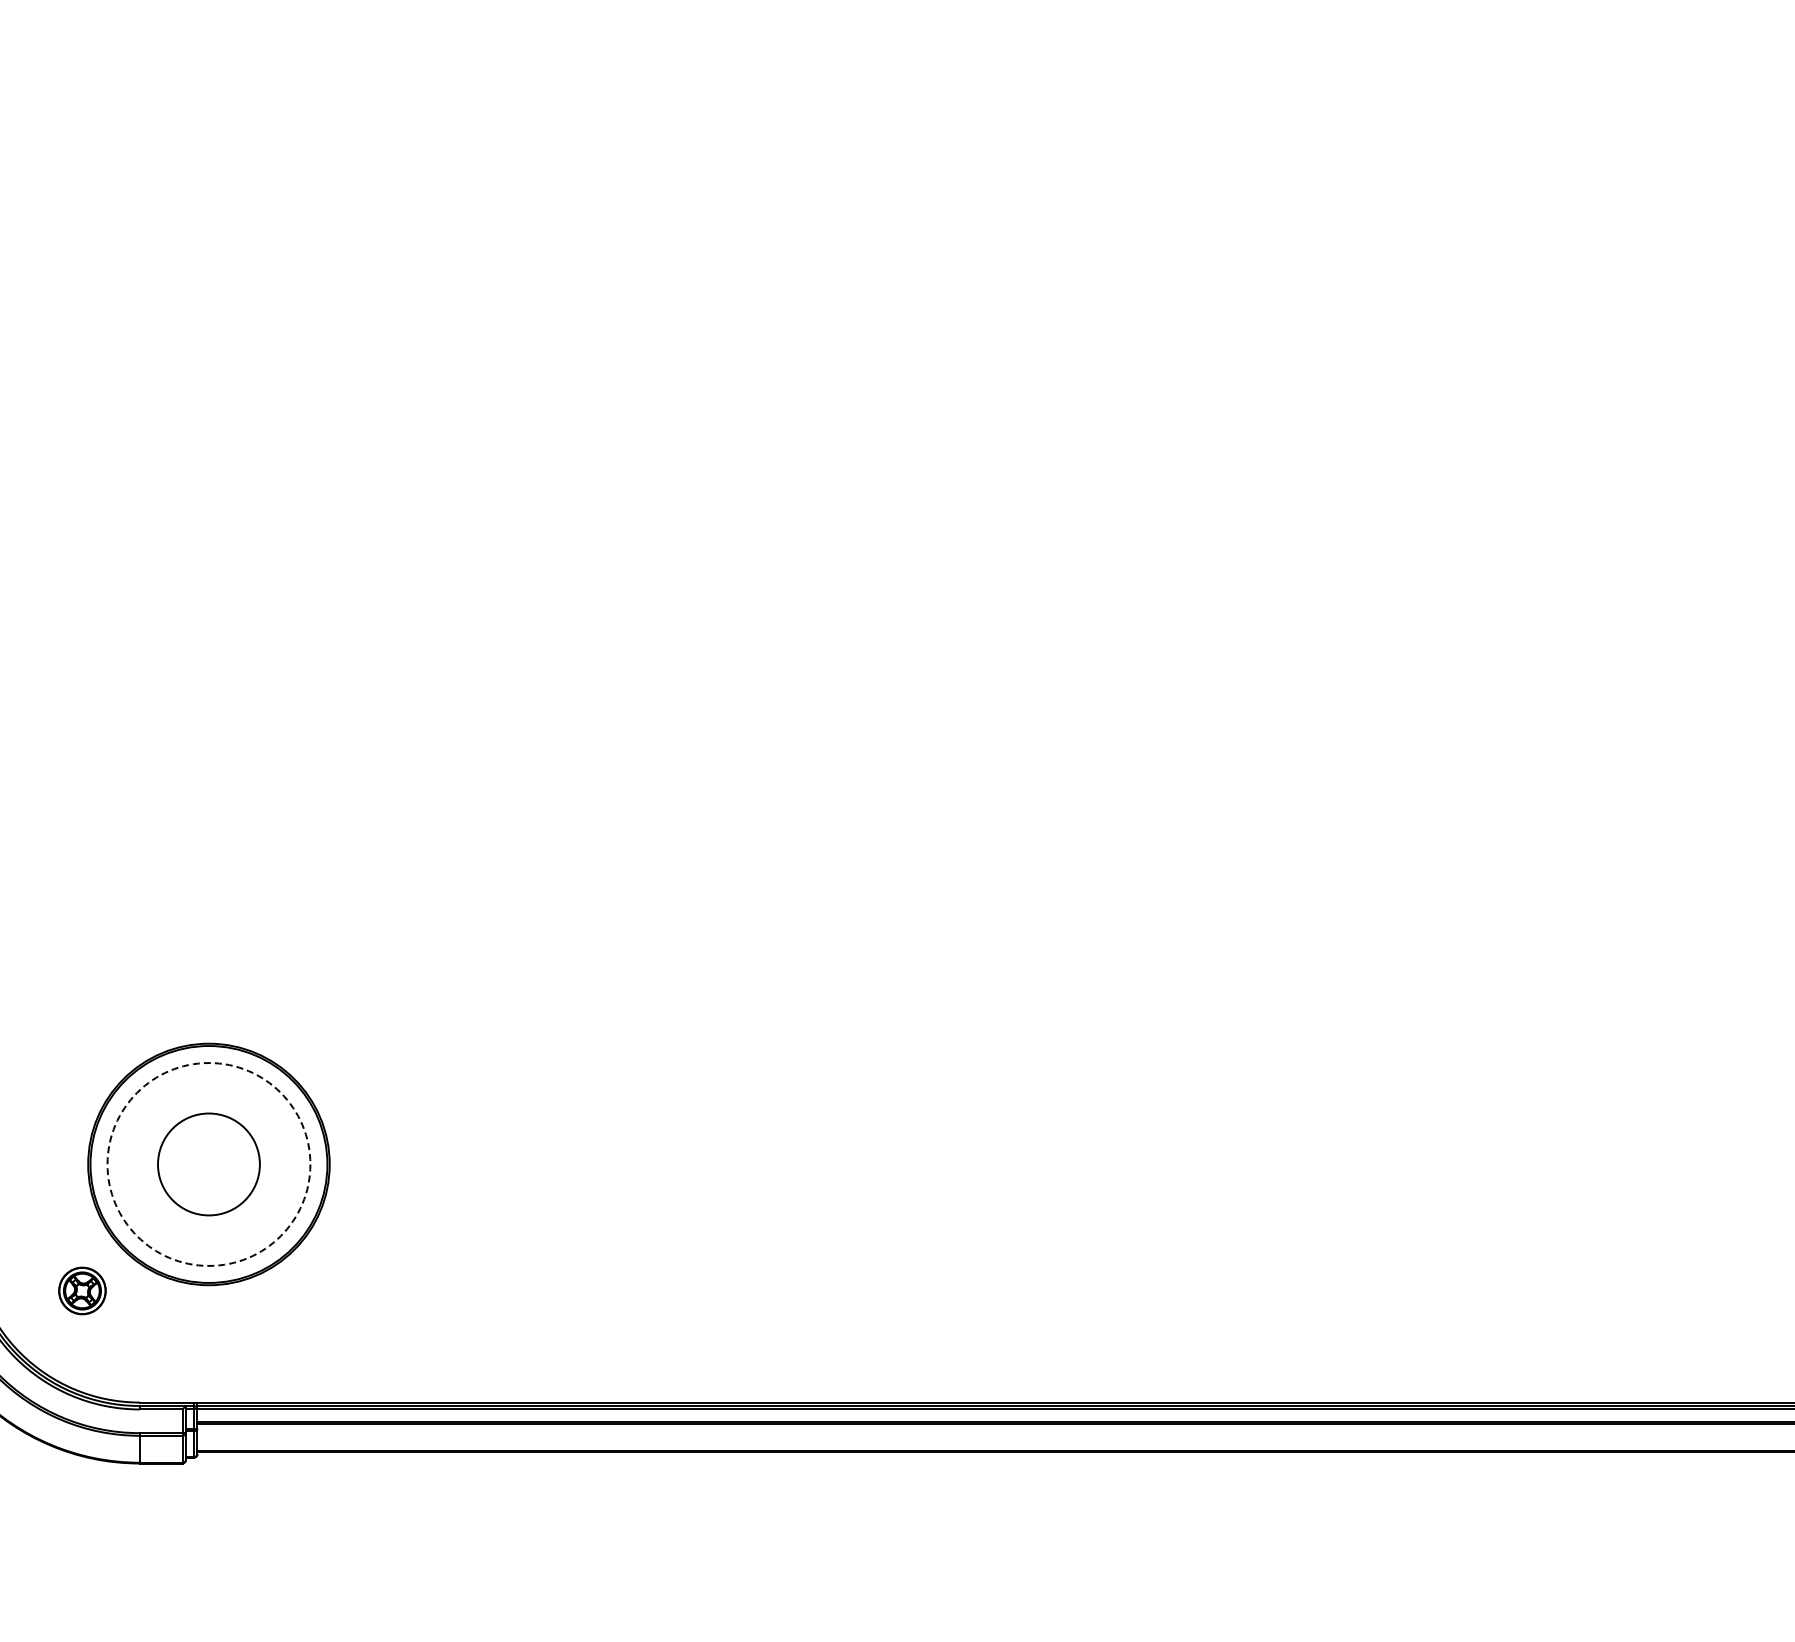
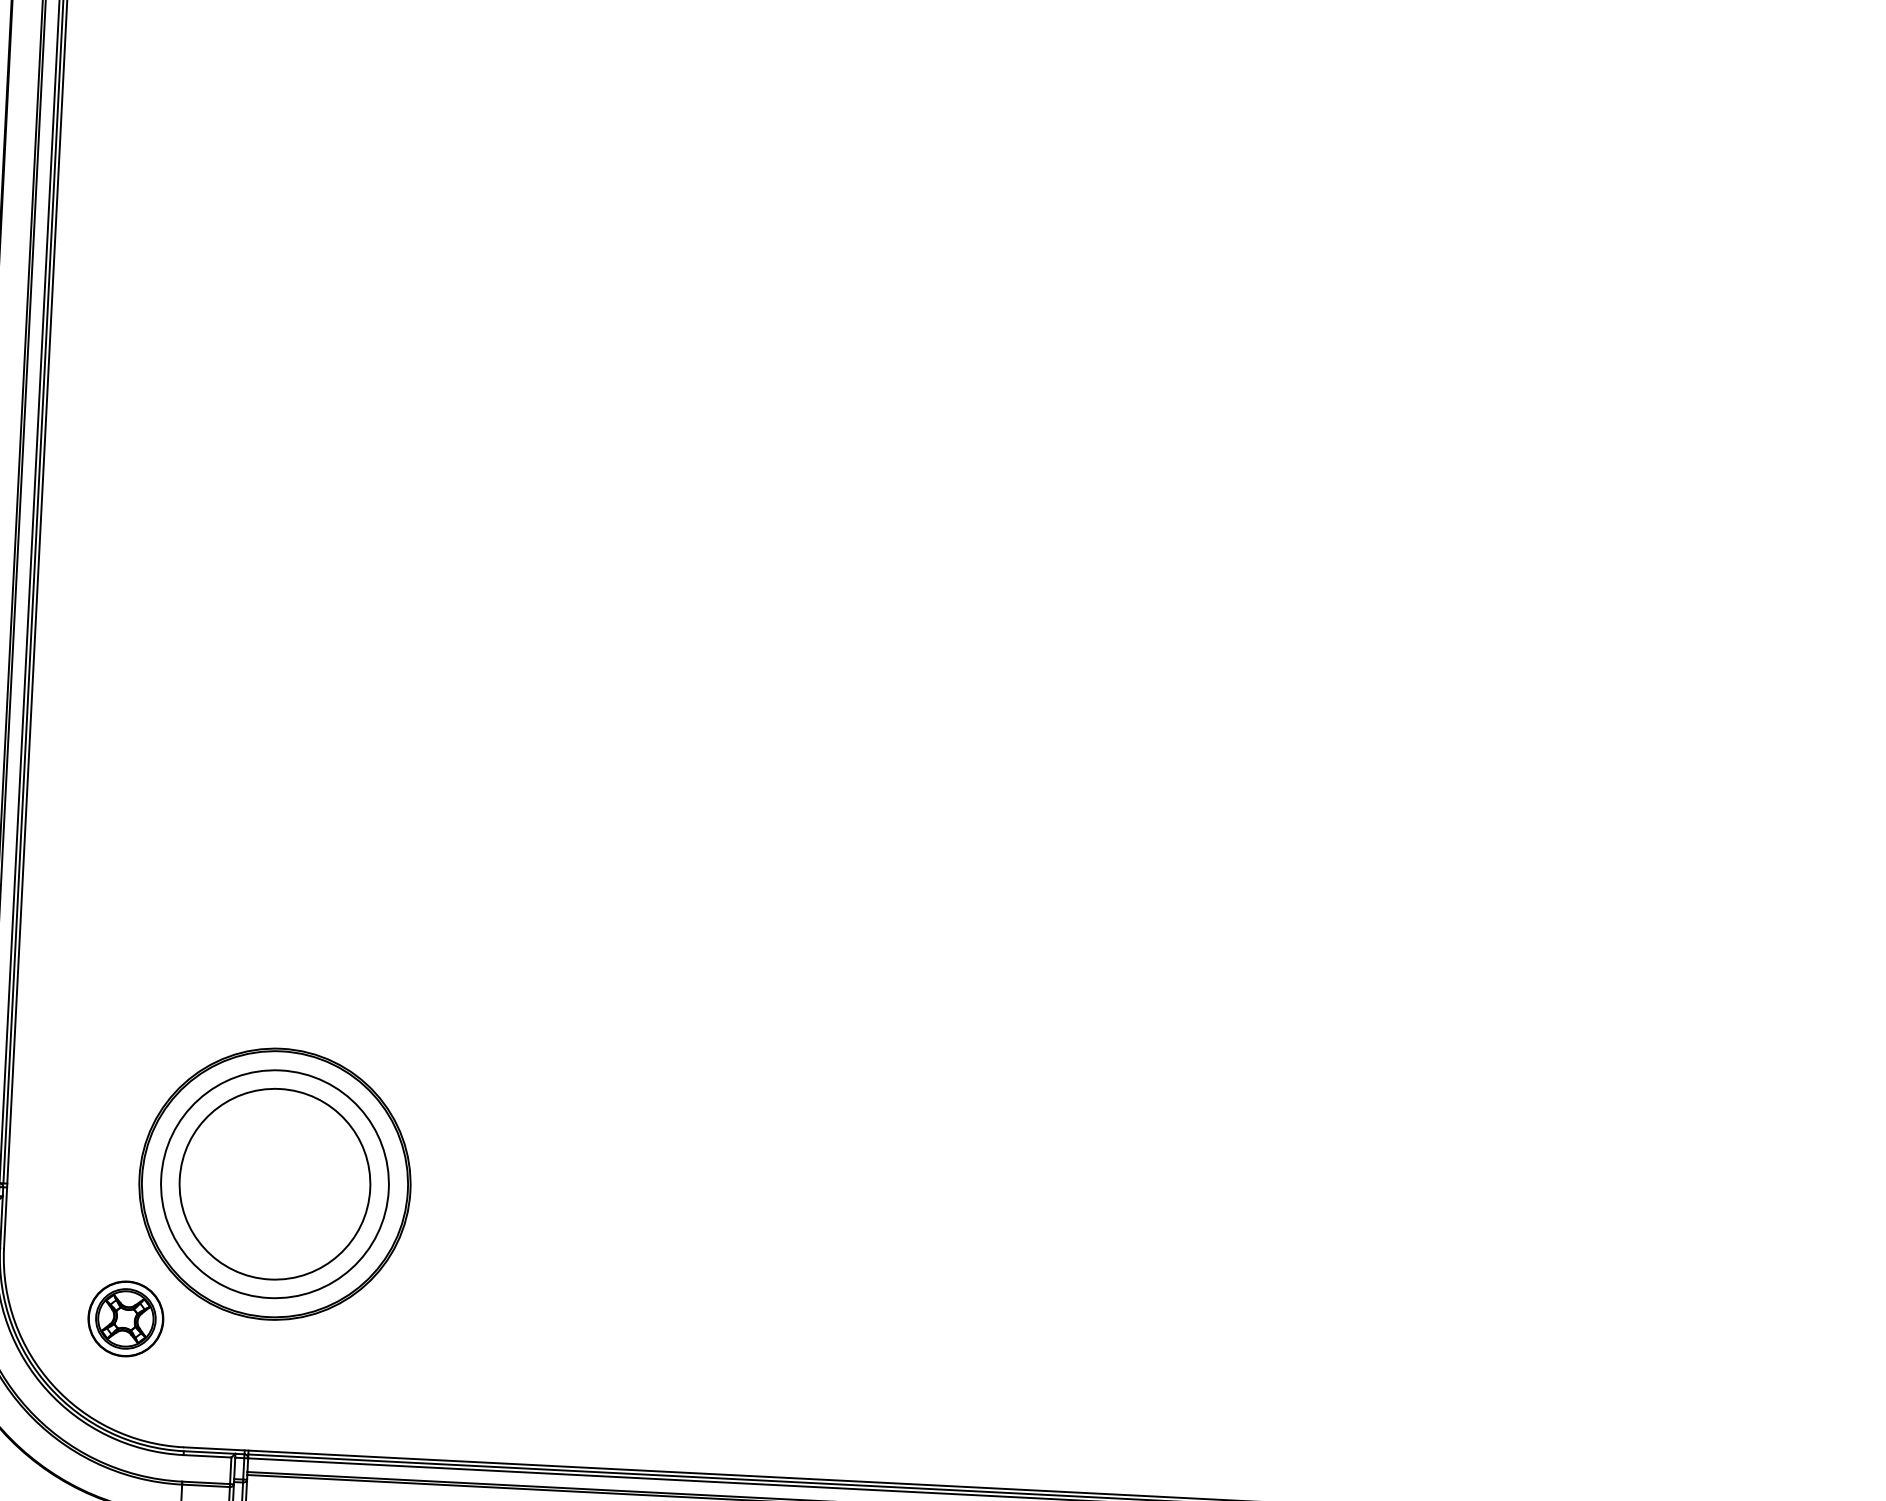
circle: (208, 1164) -> (274, 1184), dashed -> solid
circle: (208, 1164) -> (274, 1184), size x1.67
part: (82, 1290) -> (125, 1318), size x1.43

